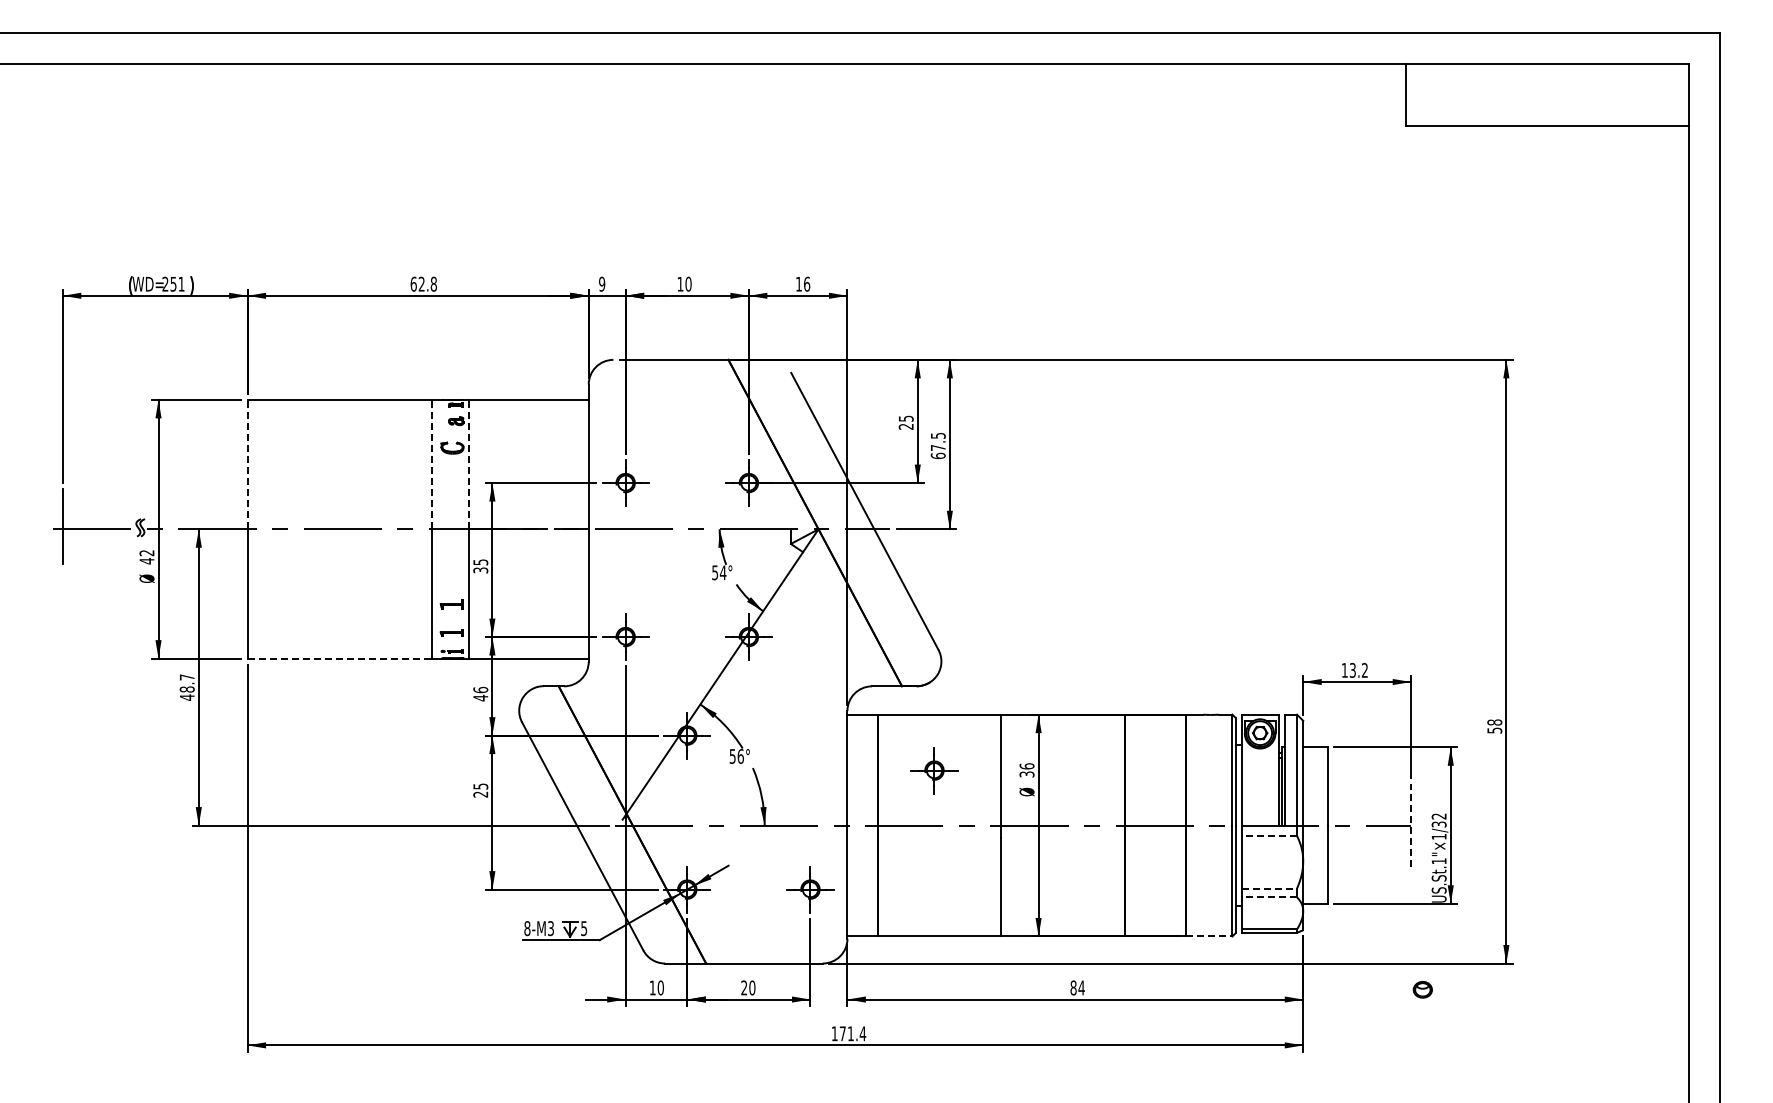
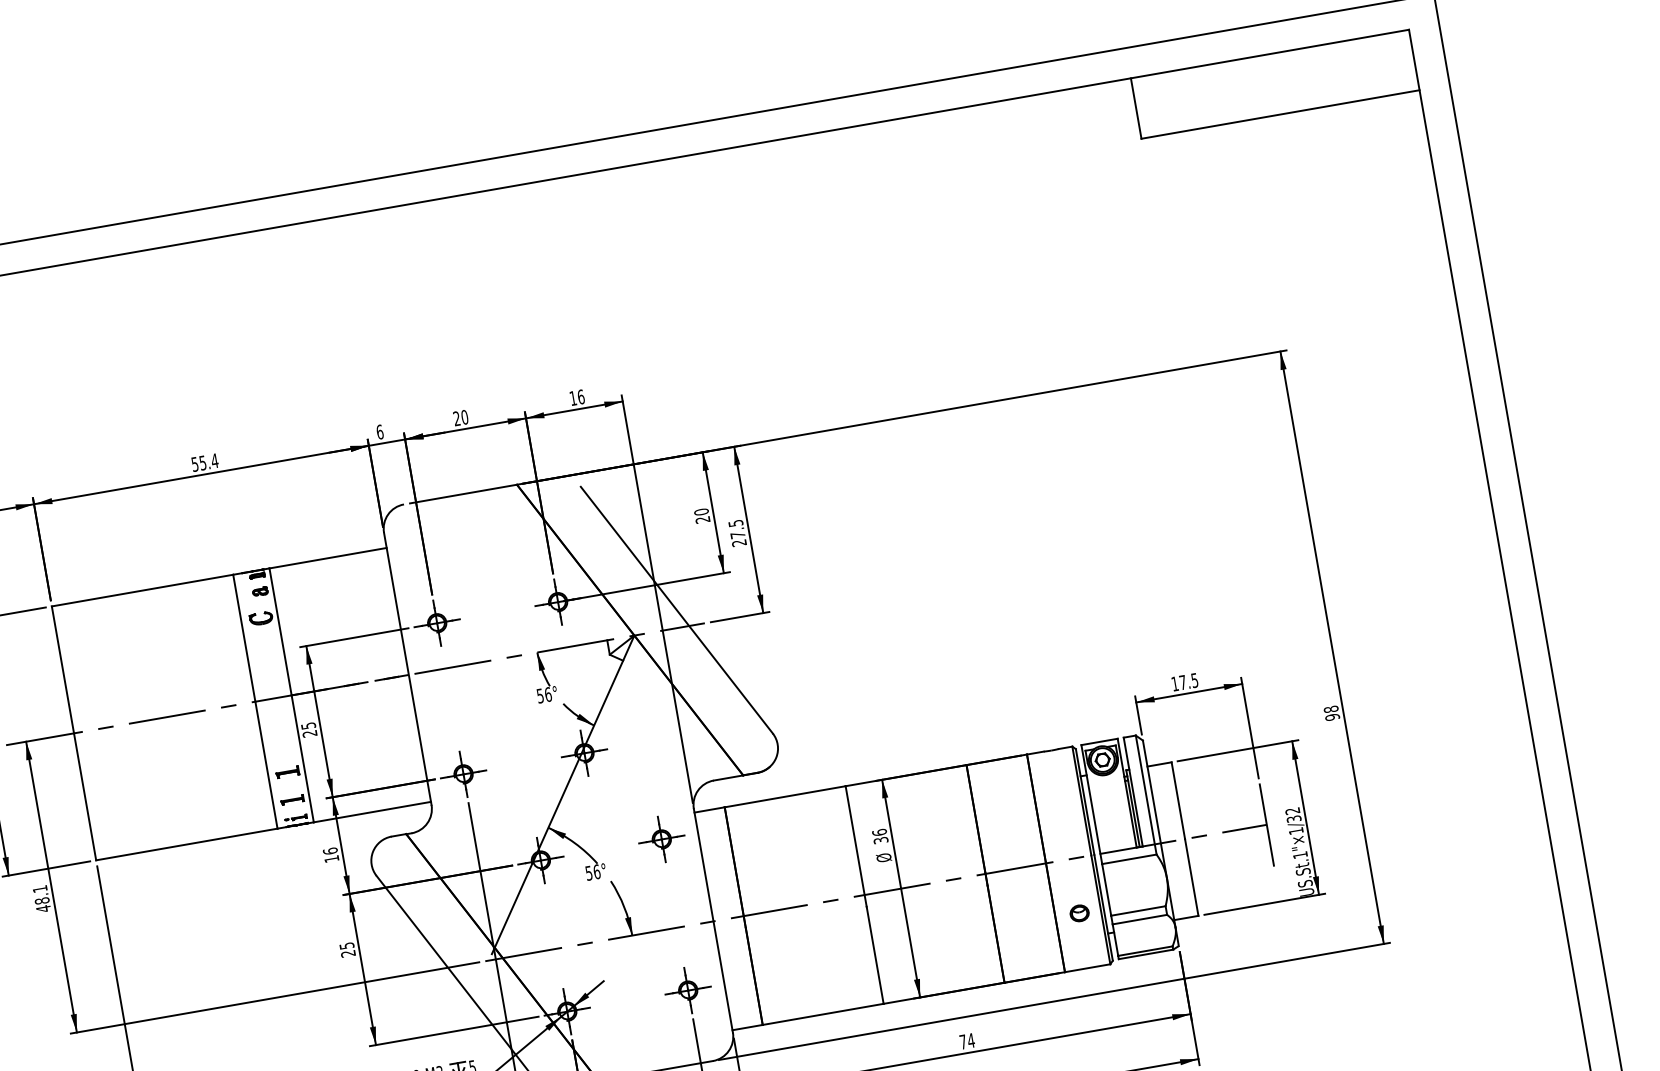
text: (423, 283) -> (204, 462), 62.8 -> 55.4
text: (602, 283) -> (380, 431), 9 -> 6
text: (680, 283) -> (456, 418), 10 -> 20
text: (905, 418) -> (700, 511), 25 -> 20
text: (937, 455) -> (738, 542), 67.5 -> 27.5
line: (247, 464) -> (62, 669), dashed -> solid
line: (432, 464) -> (244, 638), dashed -> solid
line: (469, 464) -> (280, 631), dashed -> solid
text: (480, 570) -> (309, 733), 35 -> 25
text: (722, 572) -> (547, 694), 54° -> 56°
line: (340, 658) -> (187, 844), dashed -> solid
text: (1358, 669) -> (1188, 680), 13.2 -> 17.5
text: (187, 677) -> (40, 889), 48.7 -> 48.1
text: (480, 697) -> (331, 858), 46 -> 16
text: (1494, 730) -> (1332, 717), 58 -> 98
part: (934, 770) -> (661, 839), moved
line: (1411, 825) -> (1267, 824), dashed -> solid
line: (1269, 835) -> (1129, 858), dashed -> solid
line: (1269, 888) -> (1138, 910), dashed -> solid
line: (1269, 897) -> (1140, 919), dashed -> solid
line: (1209, 936) -> (1087, 968), dashed -> solid
text: (1073, 987) -> (963, 1041), 84 -> 74
part: (1422, 989) -> (1079, 913), moved

